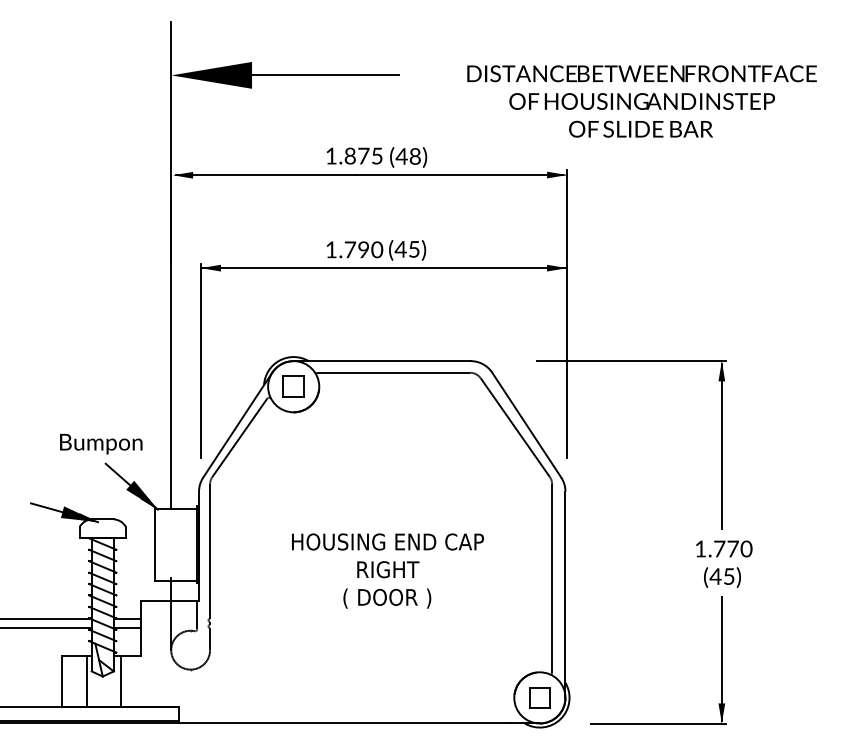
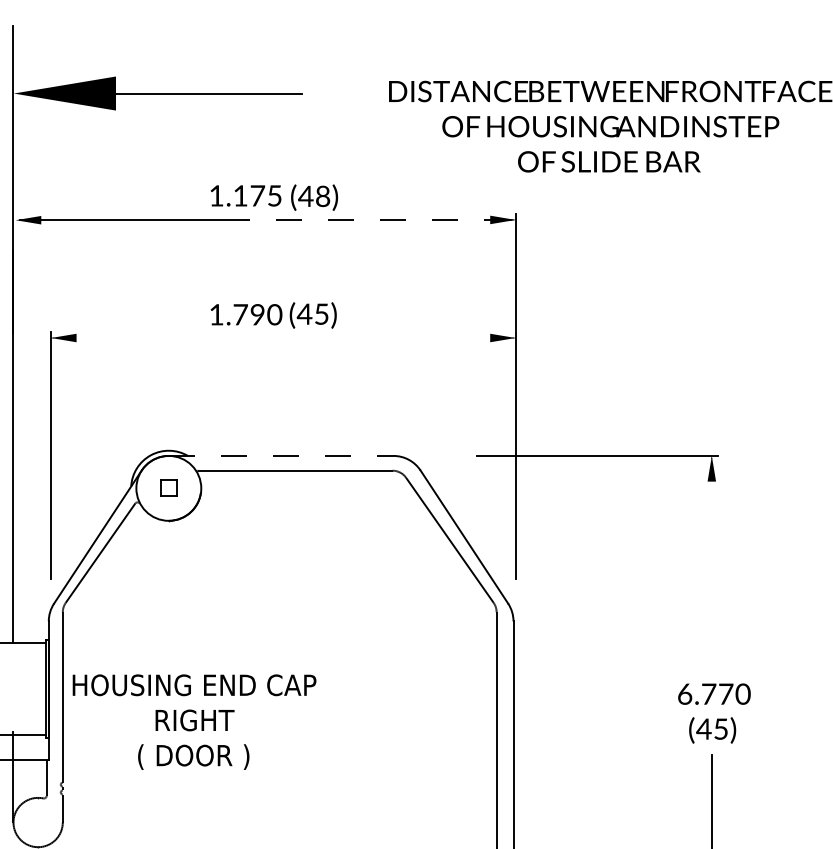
text: (349, 155) -> (239, 195), 1.875 -> 1.175
line: (458, 175) -> (377, 220), solid -> dashed
line: (383, 268) -> (282, 338), removed
line: (382, 361) -> (281, 456), solid -> dashed
part: (293, 386) -> (168, 488), size x0.6
line: (721, 446) -> (711, 564), removed
text: (700, 548) -> (684, 693), 1.770 -> 6.770
text: (387, 570) -> (193, 721), moved

